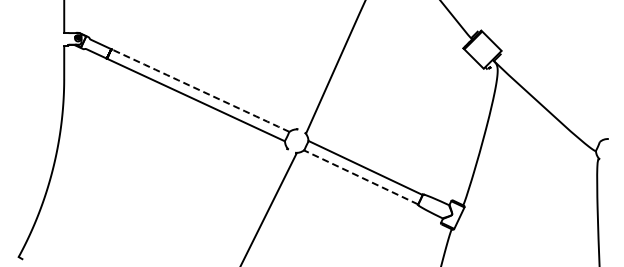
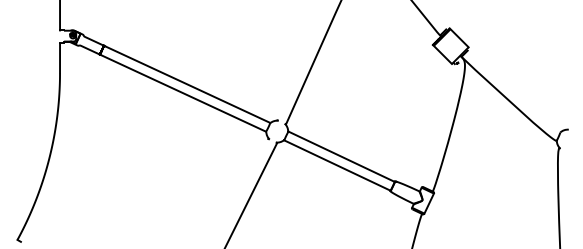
arc: (200, 90) -> (187, 84), dashed -> solid
line: (360, 177) -> (336, 165), dashed -> solid

